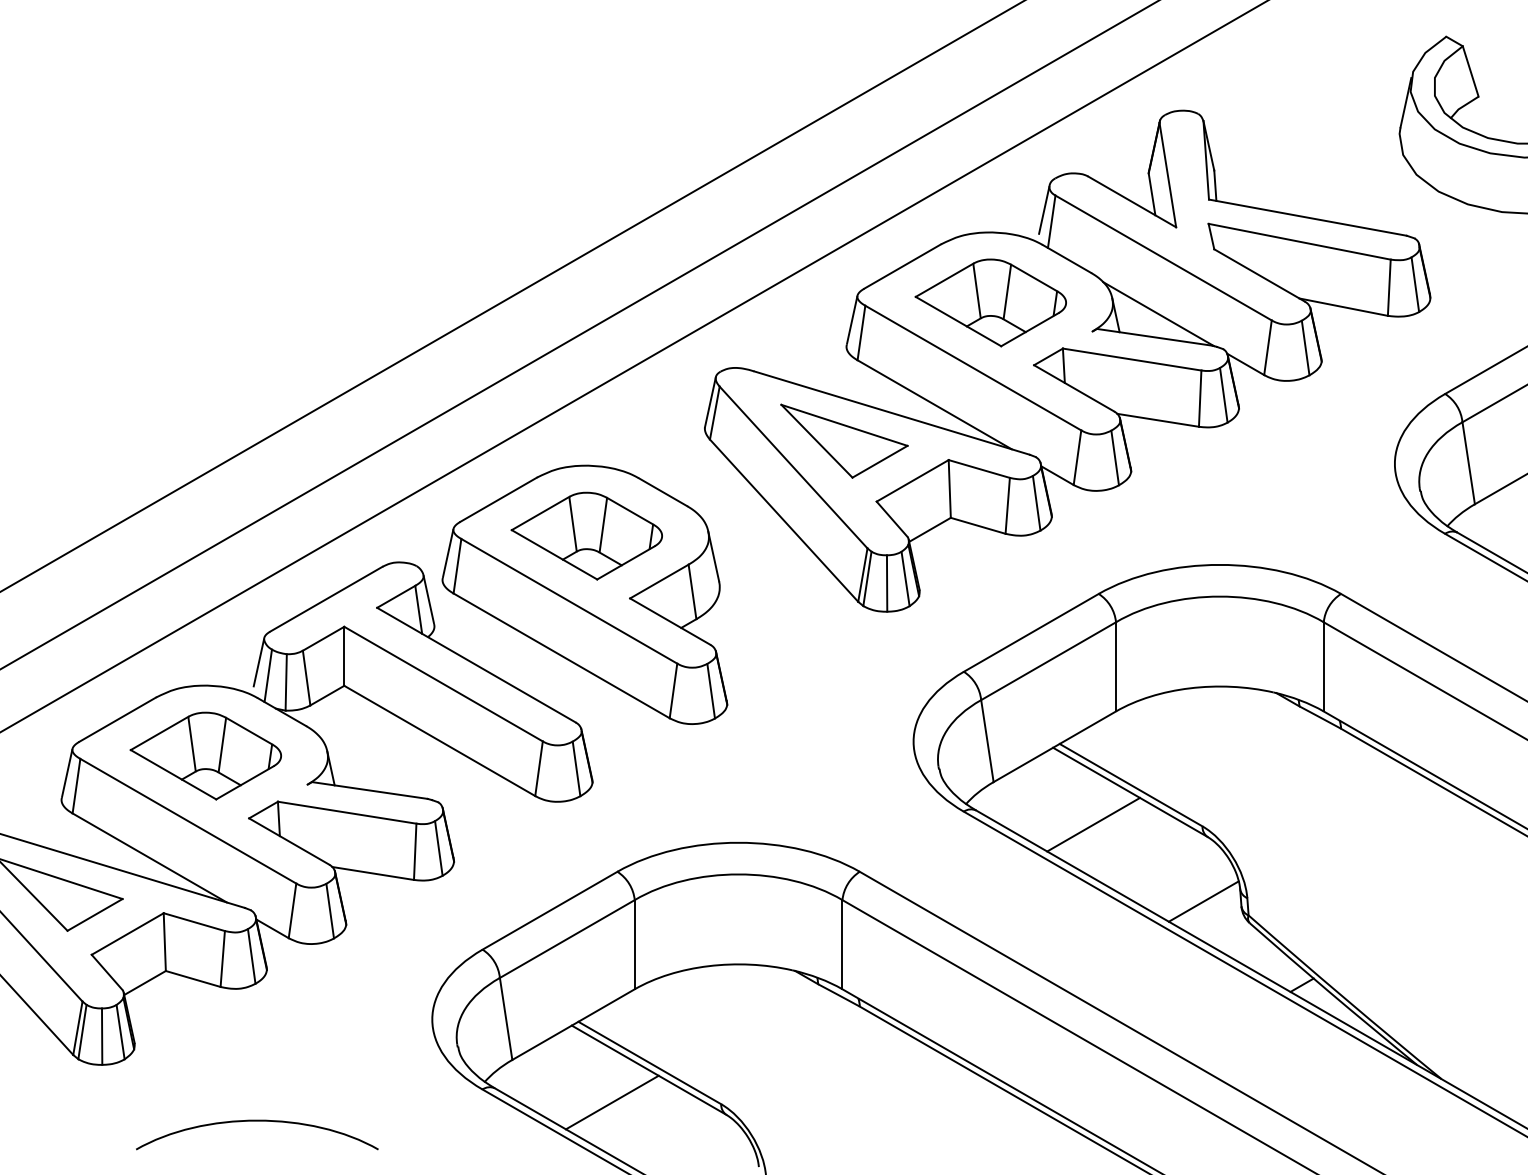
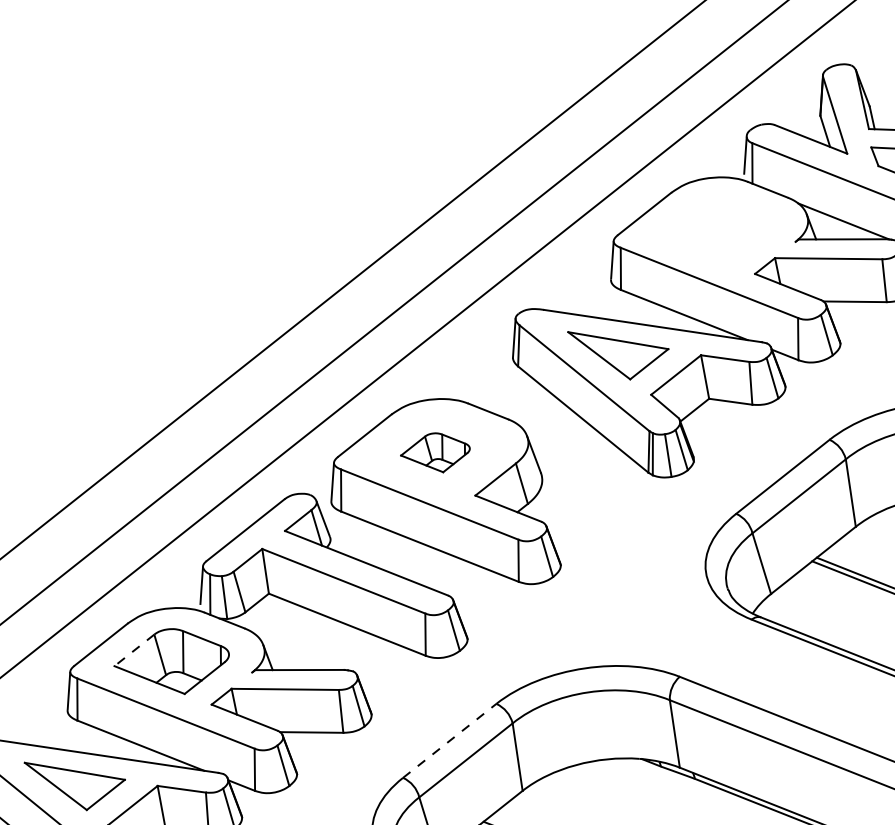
part: (990, 302) -> (715, 231), removed
part: (586, 535) -> (435, 452), size x0.6
line: (159, 733) -> (134, 650), solid -> dashed
line: (1093, 824) -> (851, 614), removed
line: (550, 910) -> (450, 740), solid -> dashed

